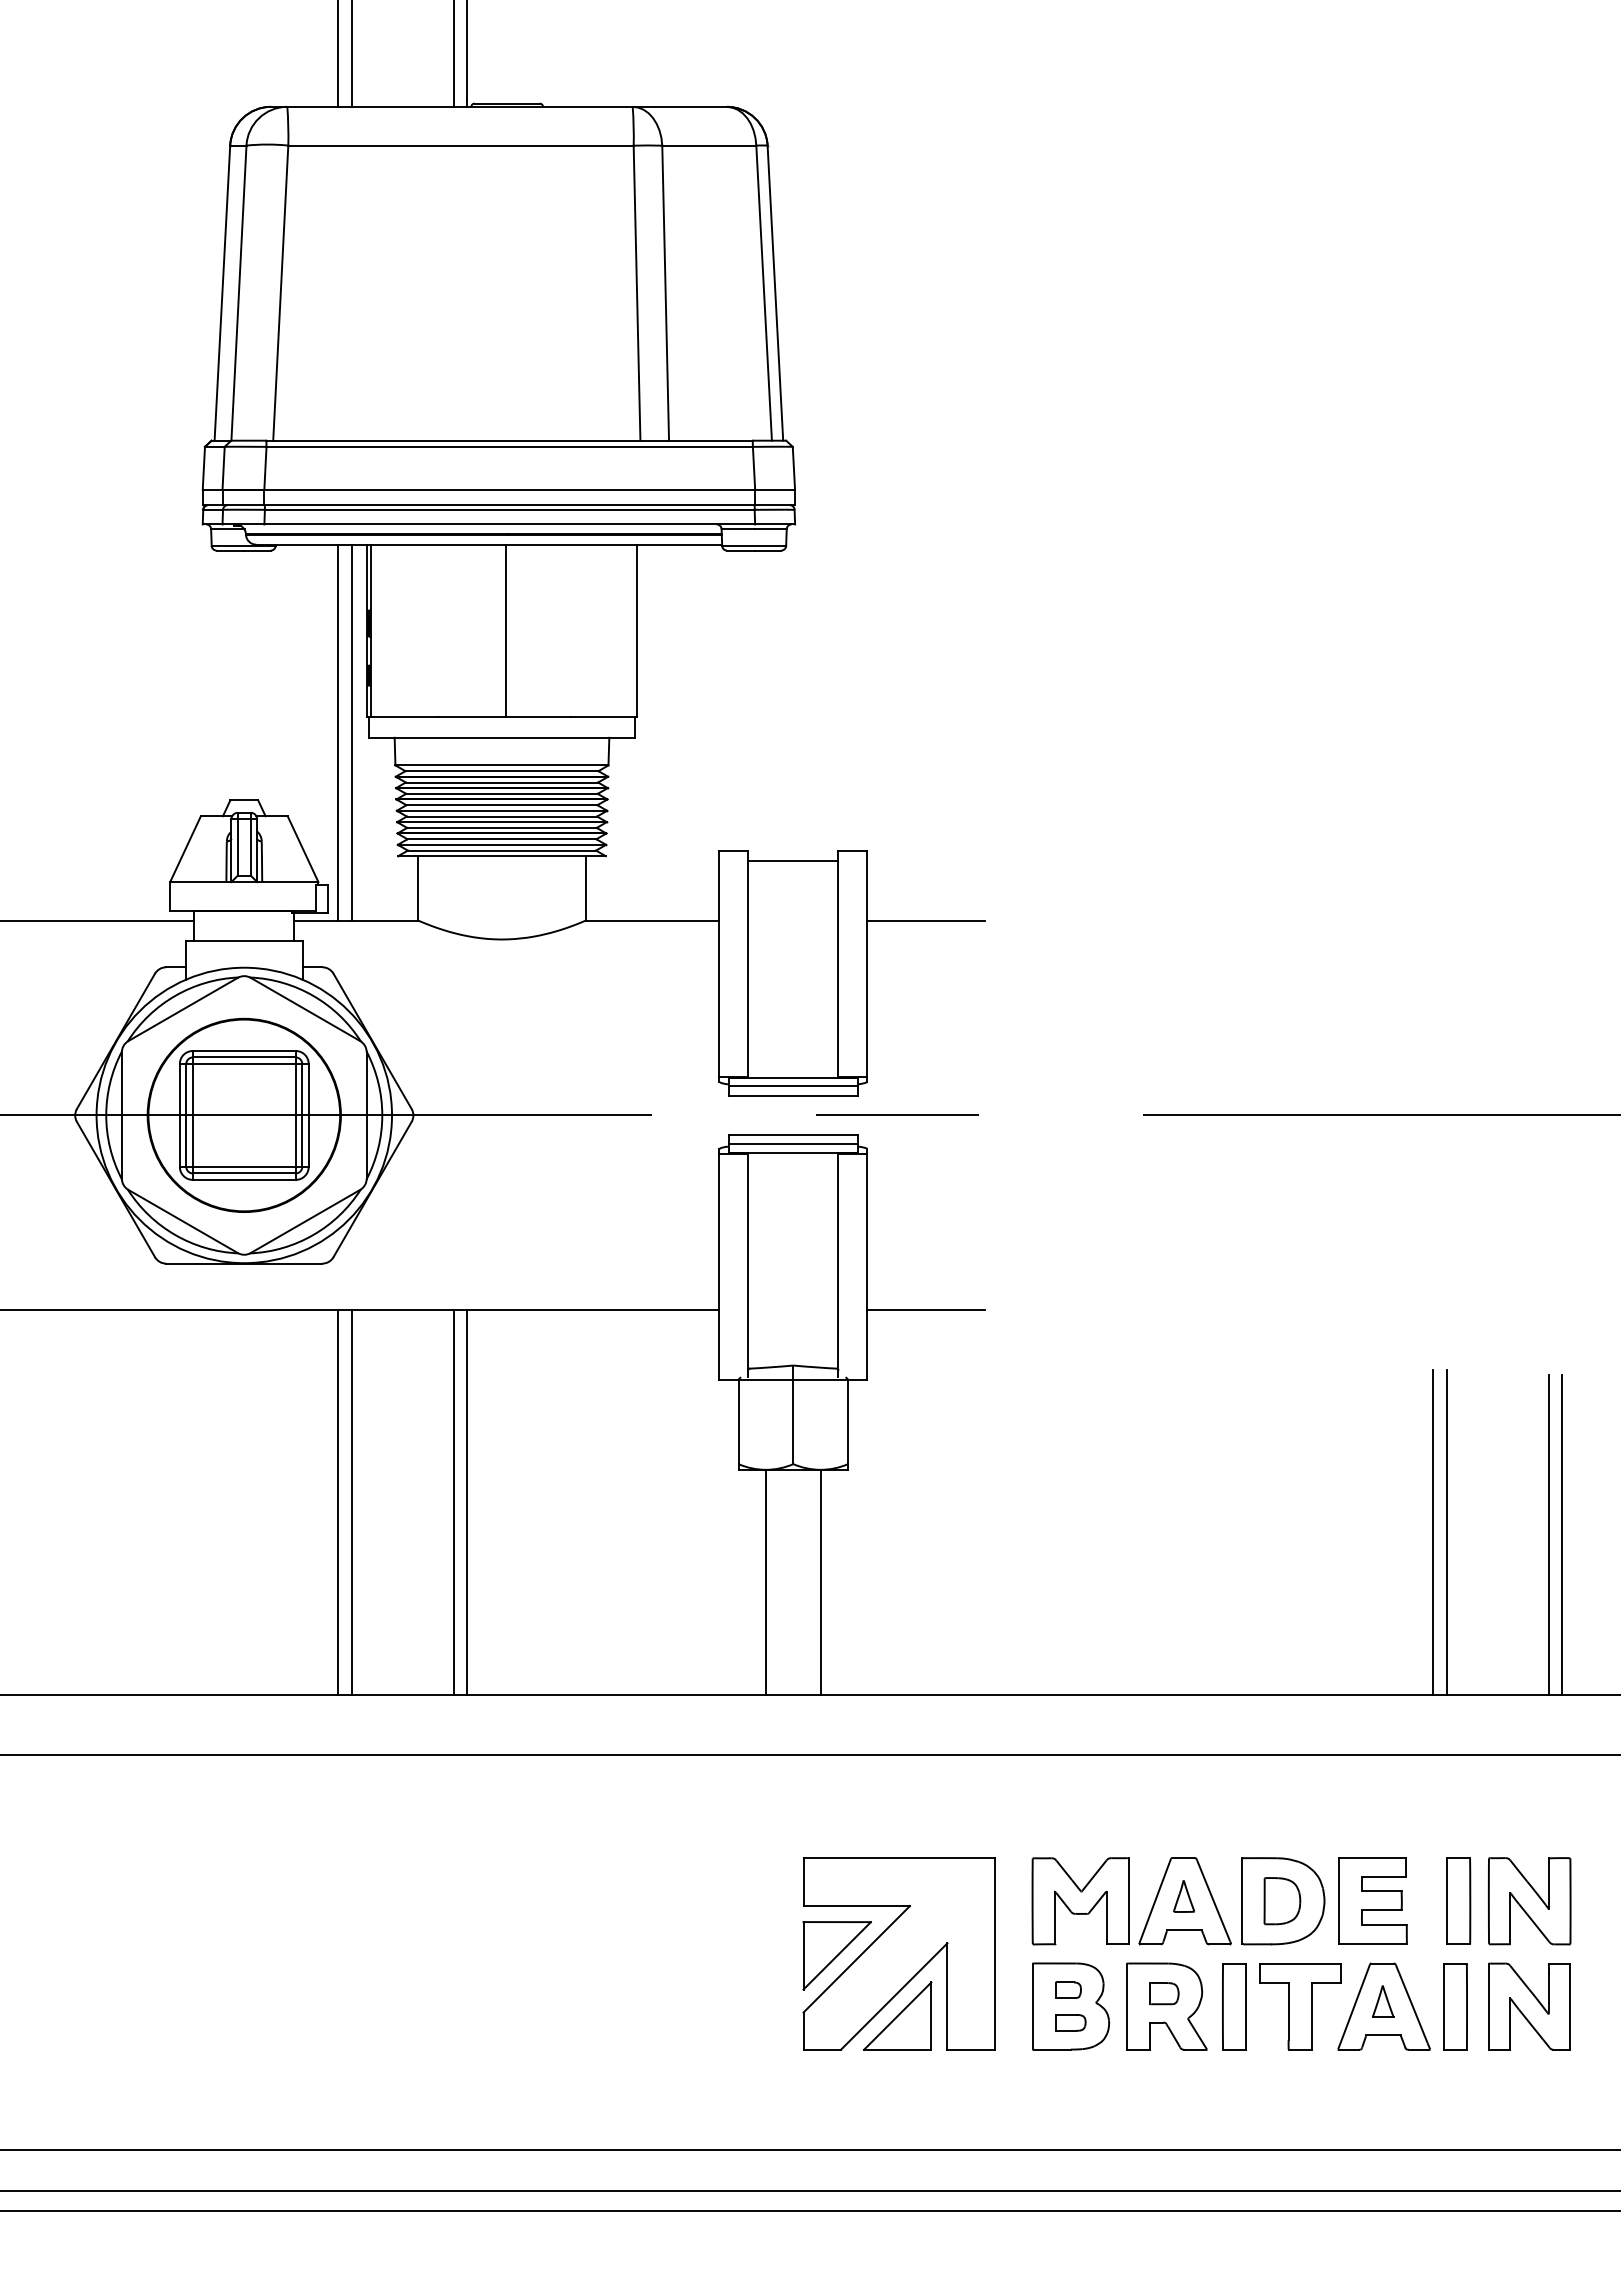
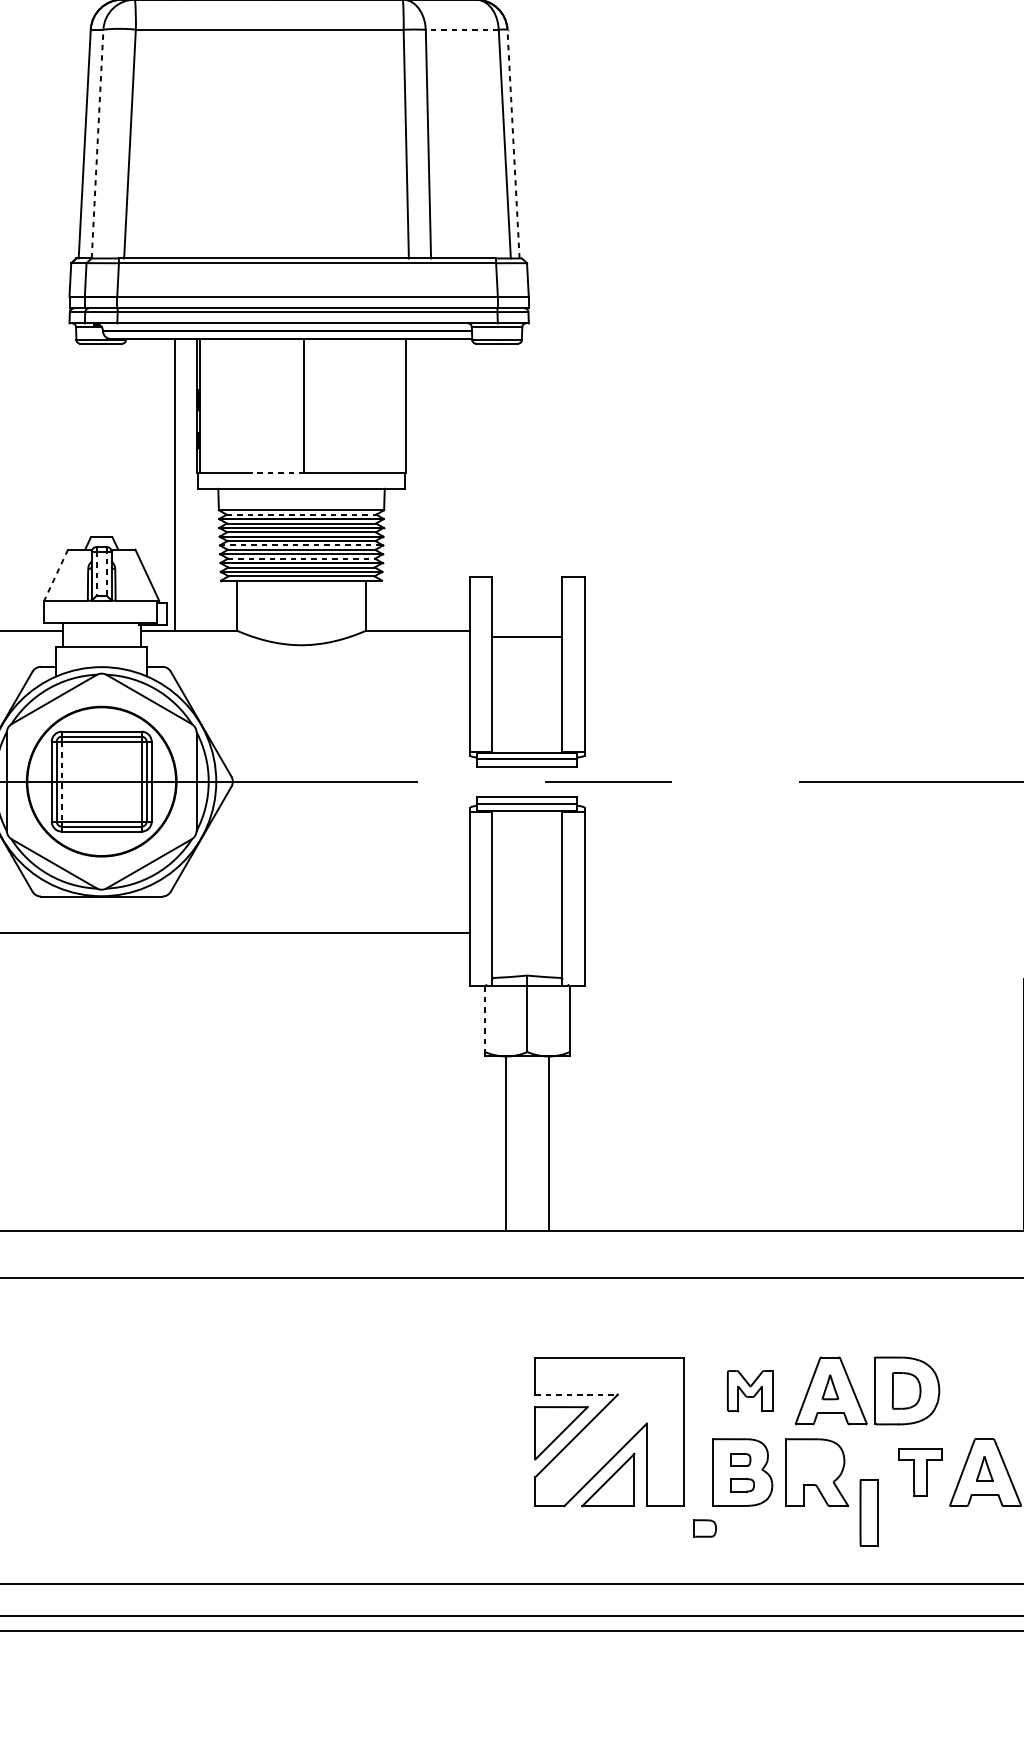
line: (708, 145) -> (461, 29), solid -> dashed
line: (238, 293) -> (97, 144), solid -> dashed
line: (775, 293) -> (513, 144), solid -> dashed
line: (471, 717) -> (277, 473), solid -> dashed
line: (351, 732) -> (184, 484), removed
line: (501, 771) -> (301, 514), solid -> dashed
line: (502, 810) -> (301, 545), solid -> dashed
line: (501, 827) -> (301, 558), solid -> dashed
line: (250, 846) -> (106, 573), solid -> dashed
line: (237, 847) -> (96, 573), solid -> dashed
line: (185, 849) -> (56, 575), solid -> dashed
line: (793, 860) -> (527, 636), moved
line: (926, 920) -> (630, 630), removed
line: (192, 1115) -> (61, 781), solid -> dashed
line: (926, 1310) -> (630, 932), removed
line: (738, 1422) -> (484, 1019), solid -> dashed
line: (338, 1502) -> (174, 1081), removed
line: (351, 1502) -> (184, 1081), removed
line: (453, 1502) -> (263, 1081), removed
line: (467, 1502) -> (274, 1081), removed
part: (1372, 1900) -> (976, 1390), removed
part: (1080, 1901) -> (750, 1391), size x0.6
line: (857, 1905) -> (577, 1394), solid -> dashed
part: (1164, 1993) -> (705, 1528), moved
part: (1234, 2006) -> (869, 1512), moved
part: (1300, 2006) -> (920, 1472), size x0.7

